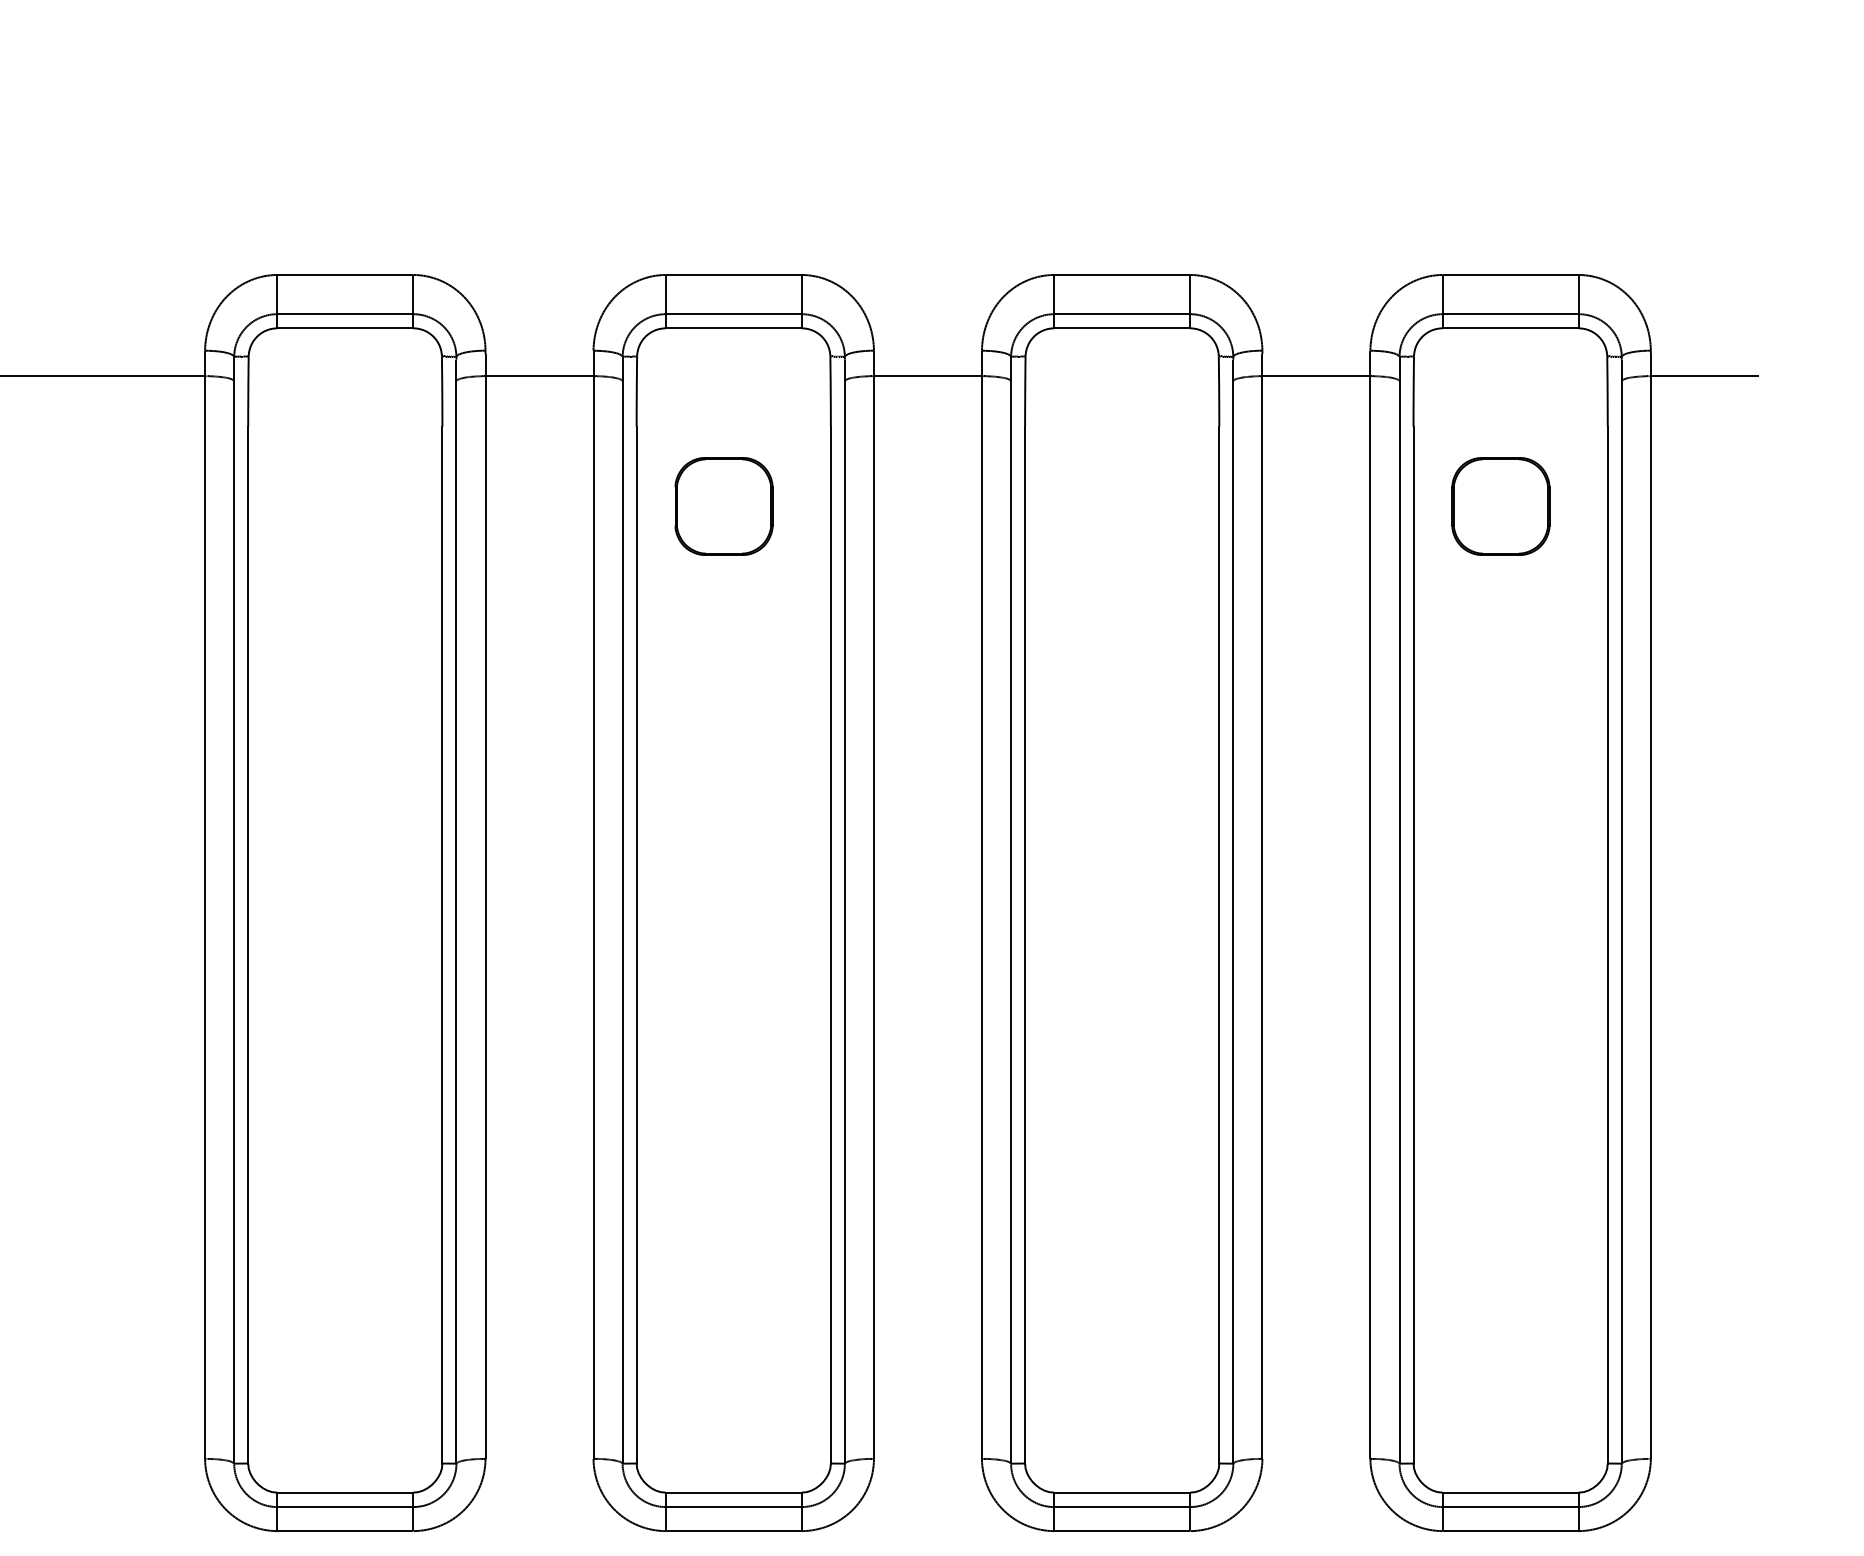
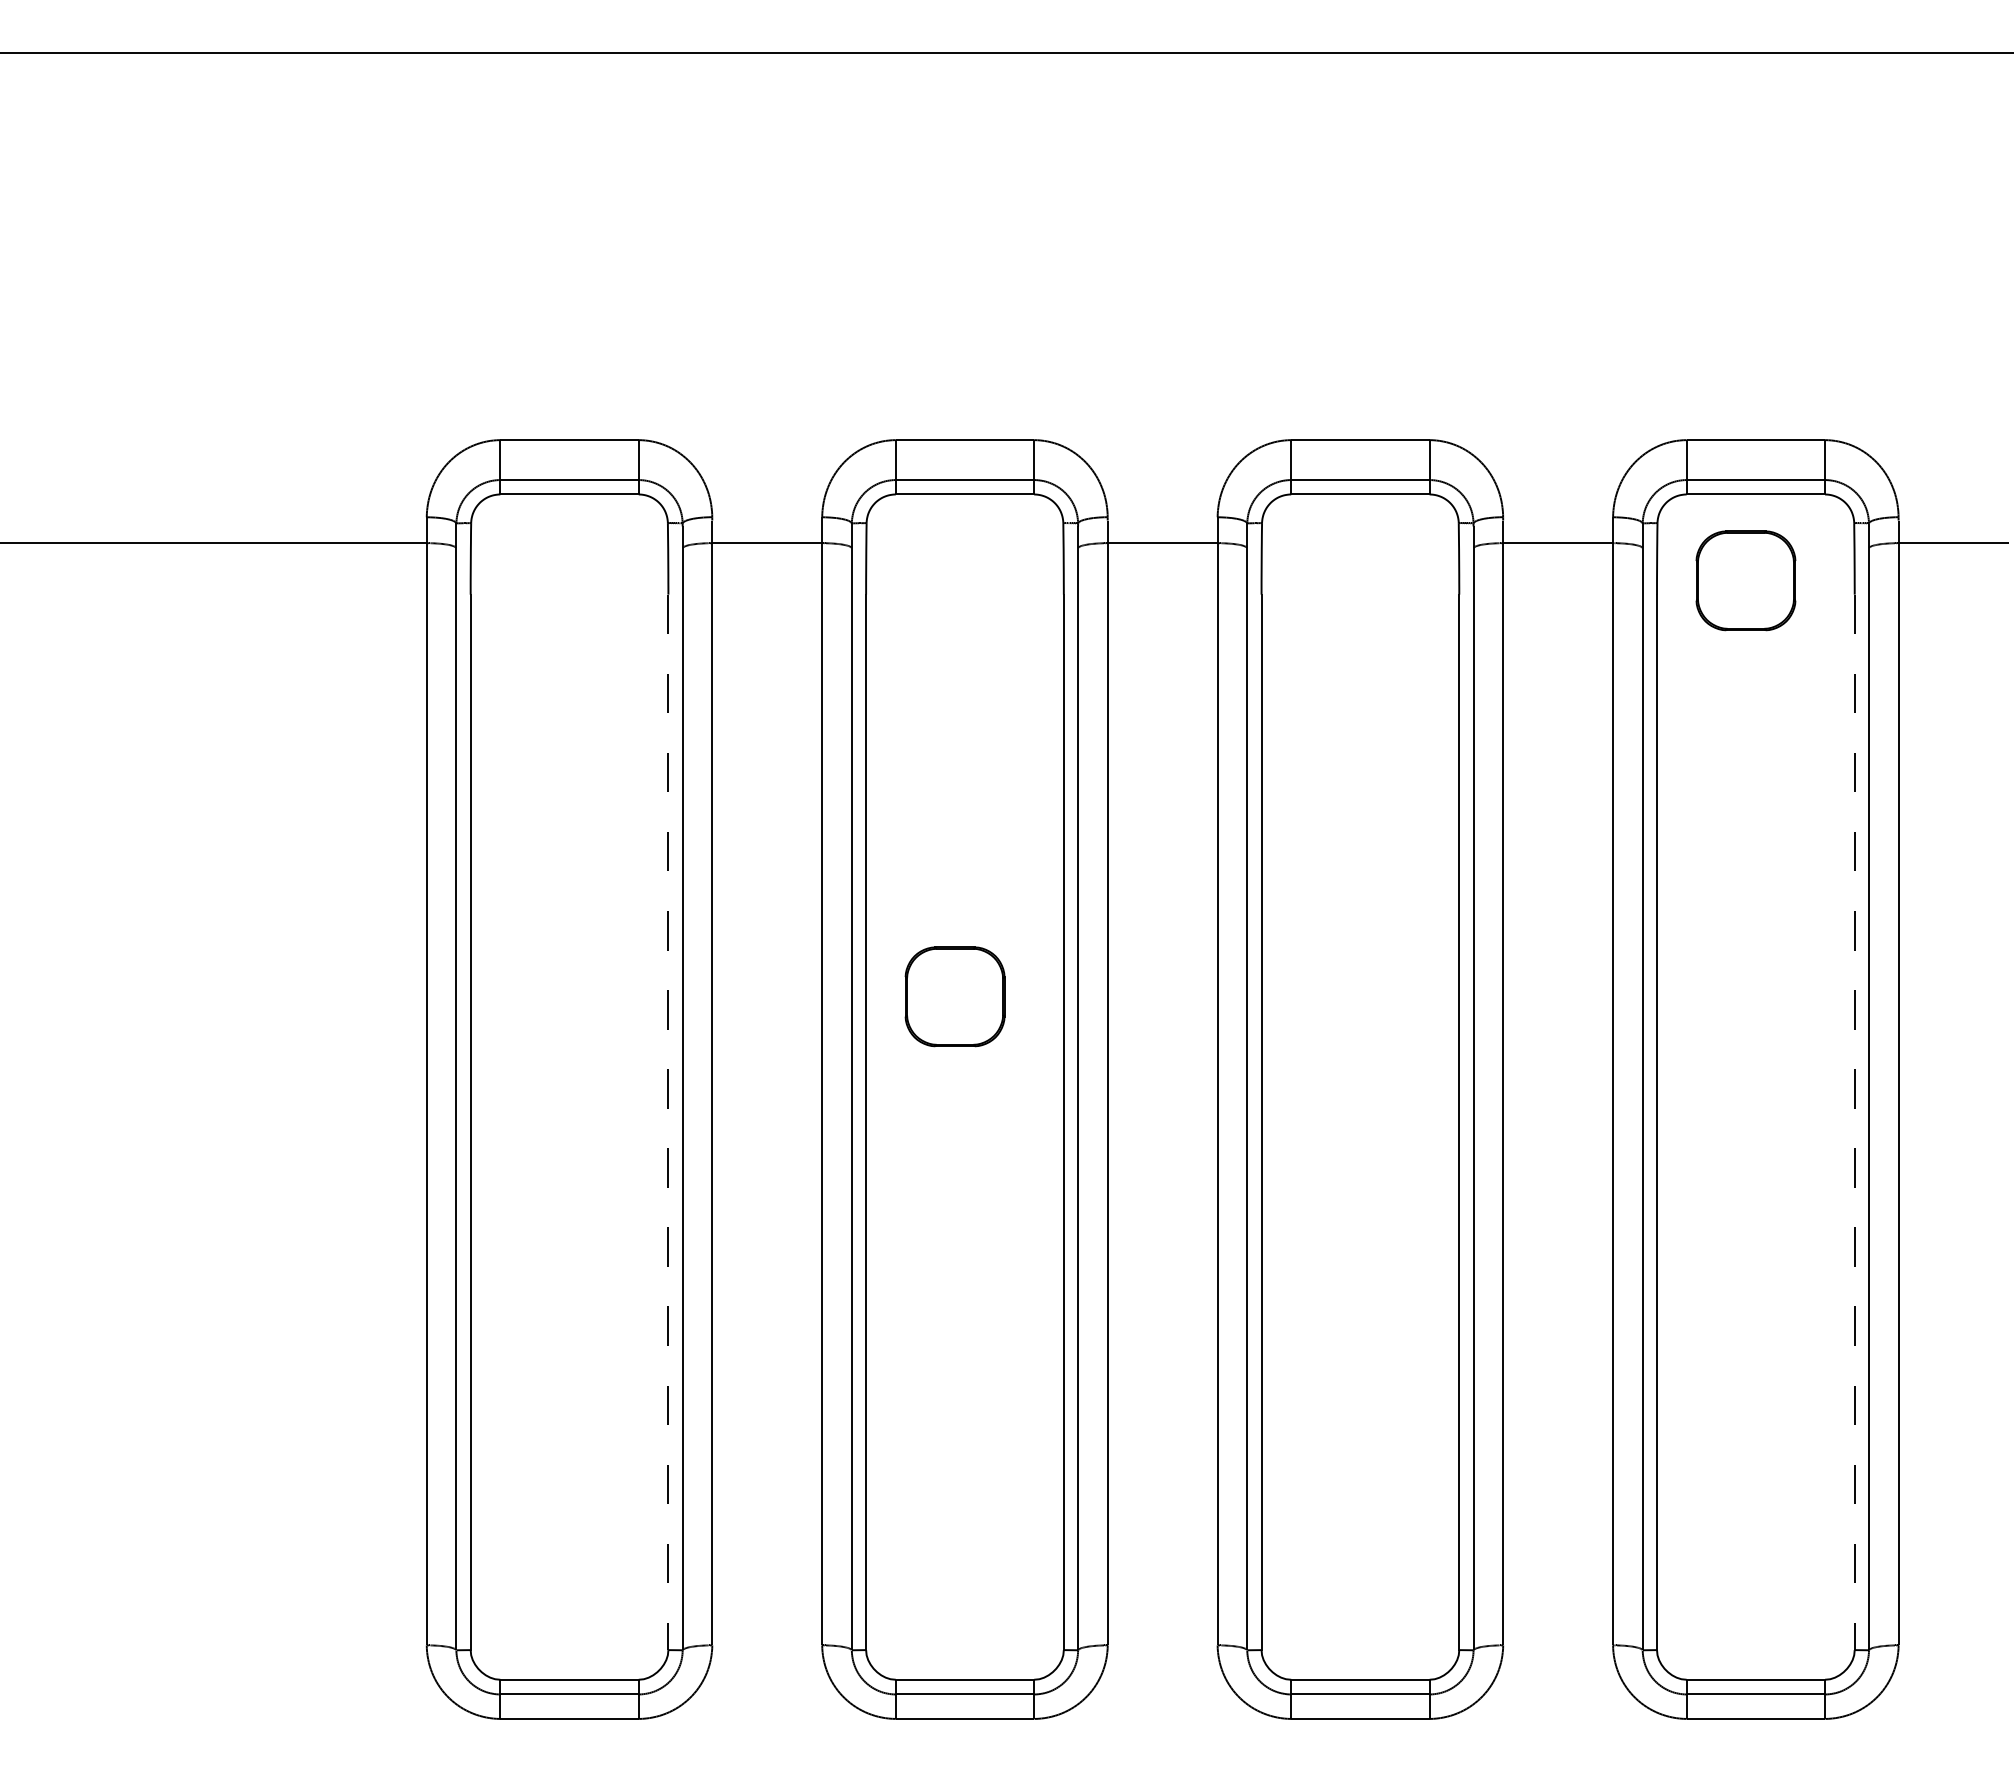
part: (723, 506) -> (954, 996), moved
part: (1500, 506) -> (1745, 580), moved
line: (442, 945) -> (668, 1122), solid -> dashed
line: (1607, 945) -> (1854, 1122), solid -> dashed

